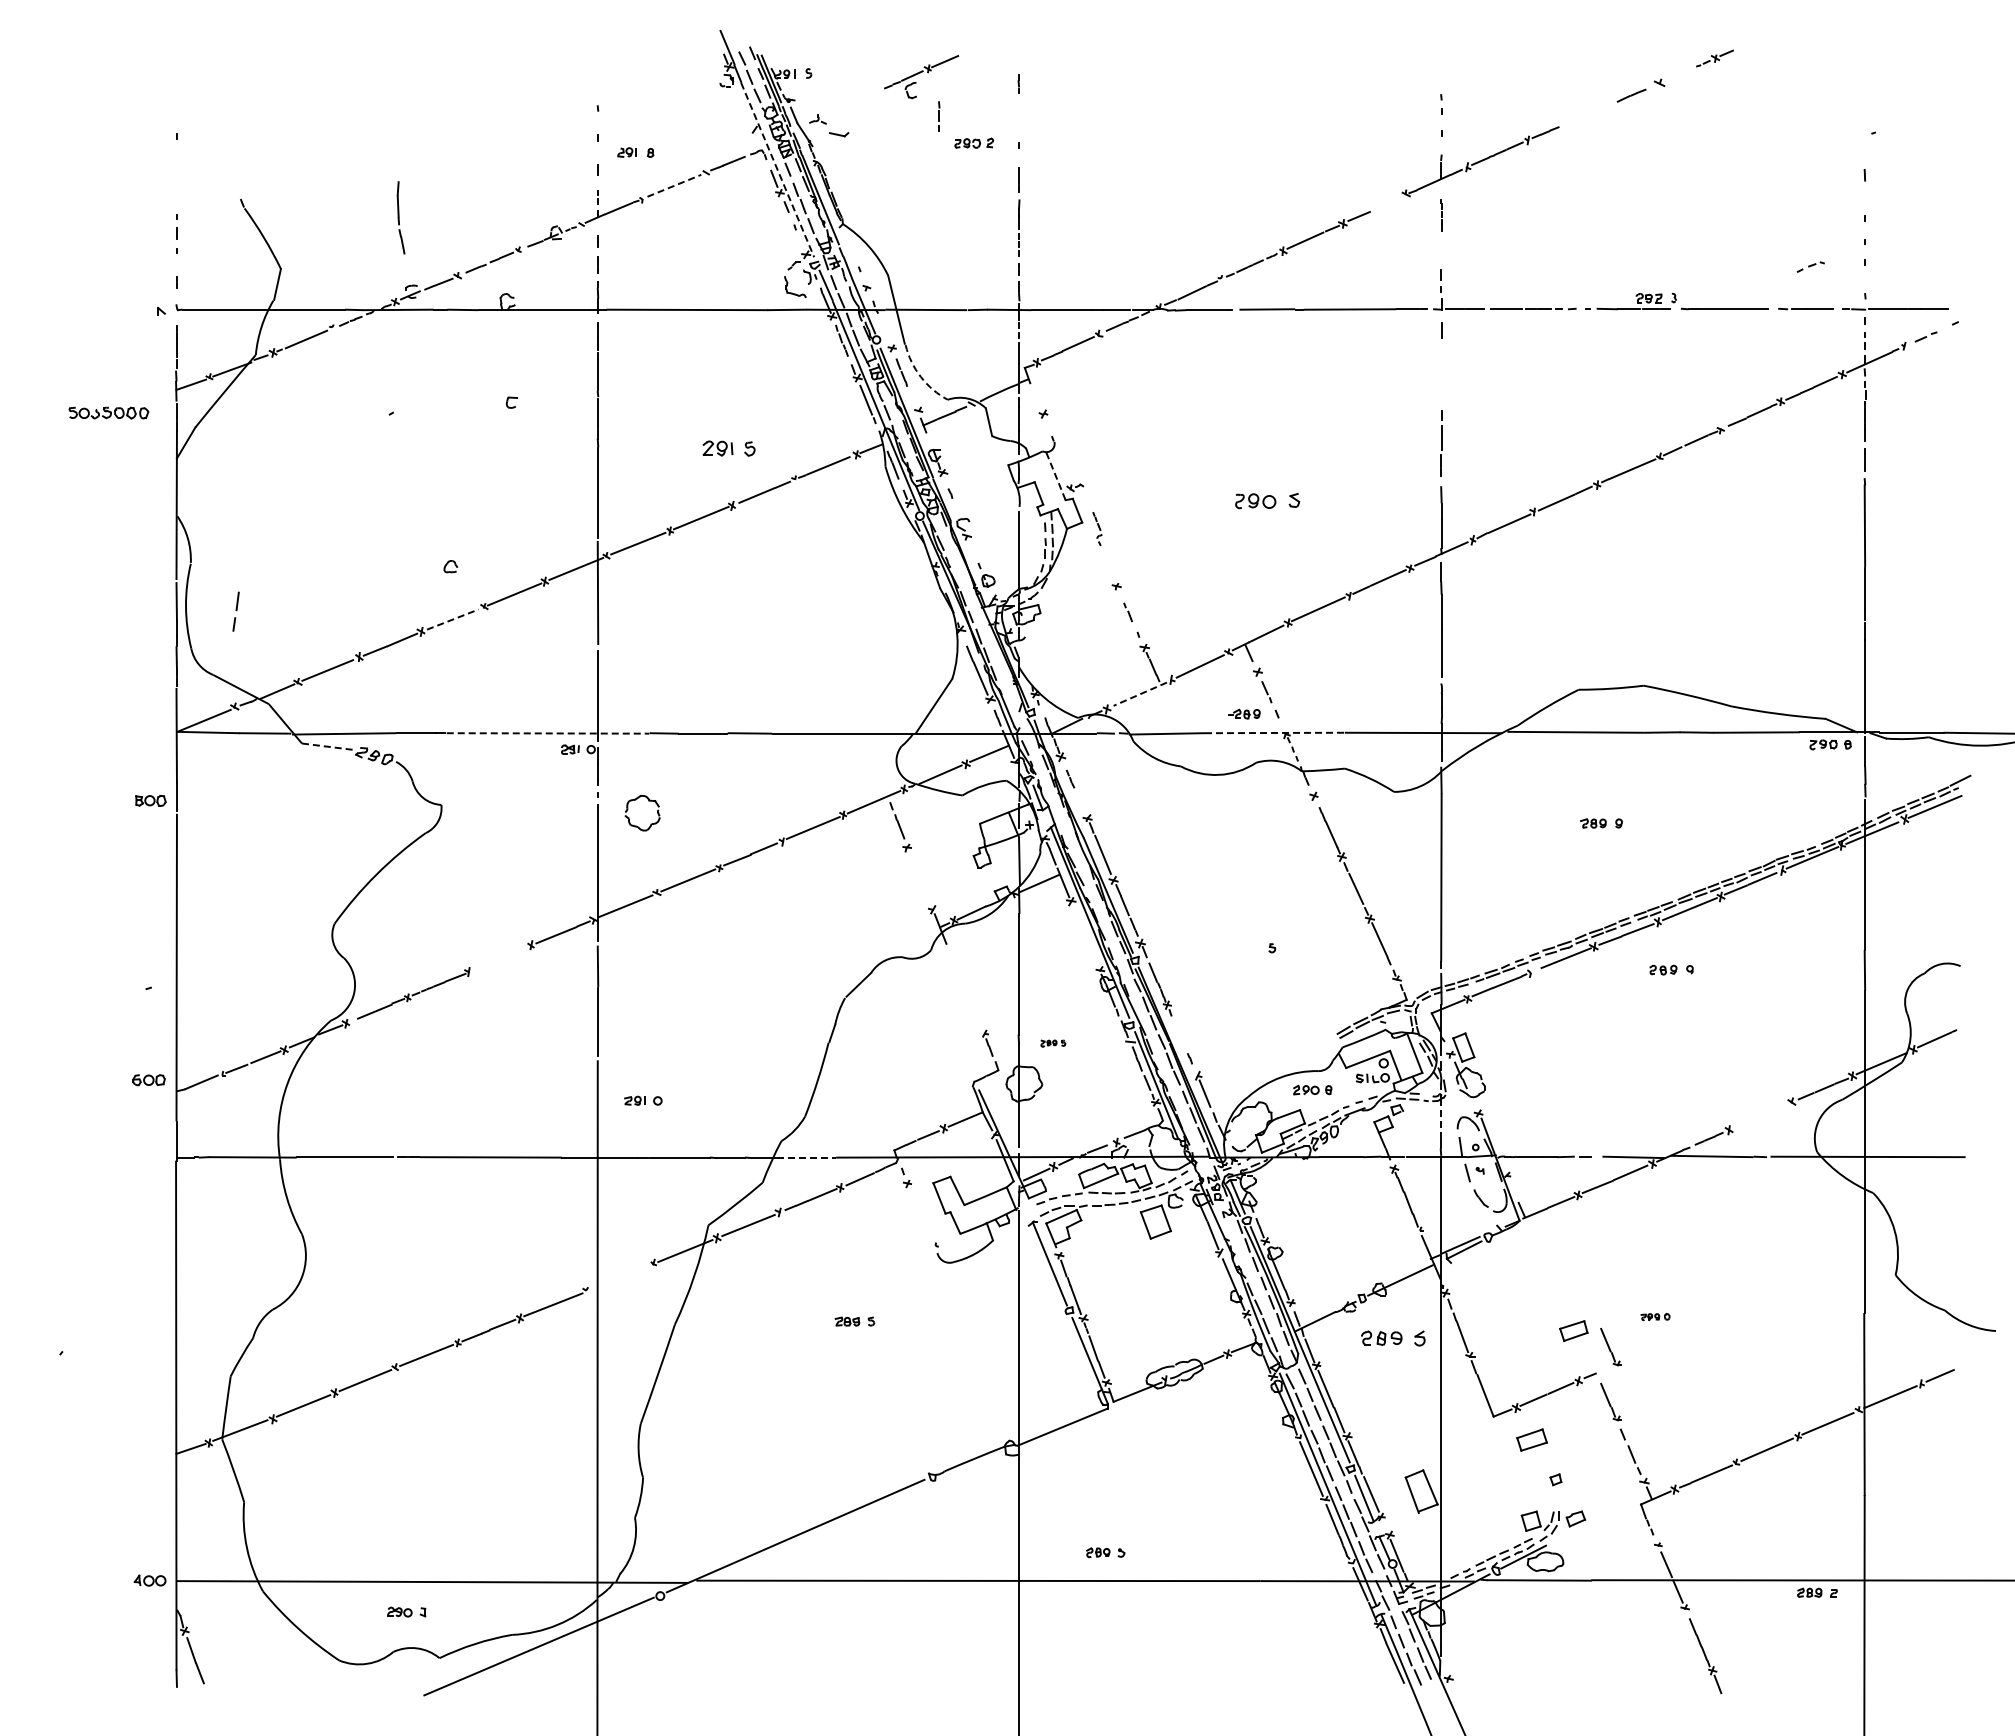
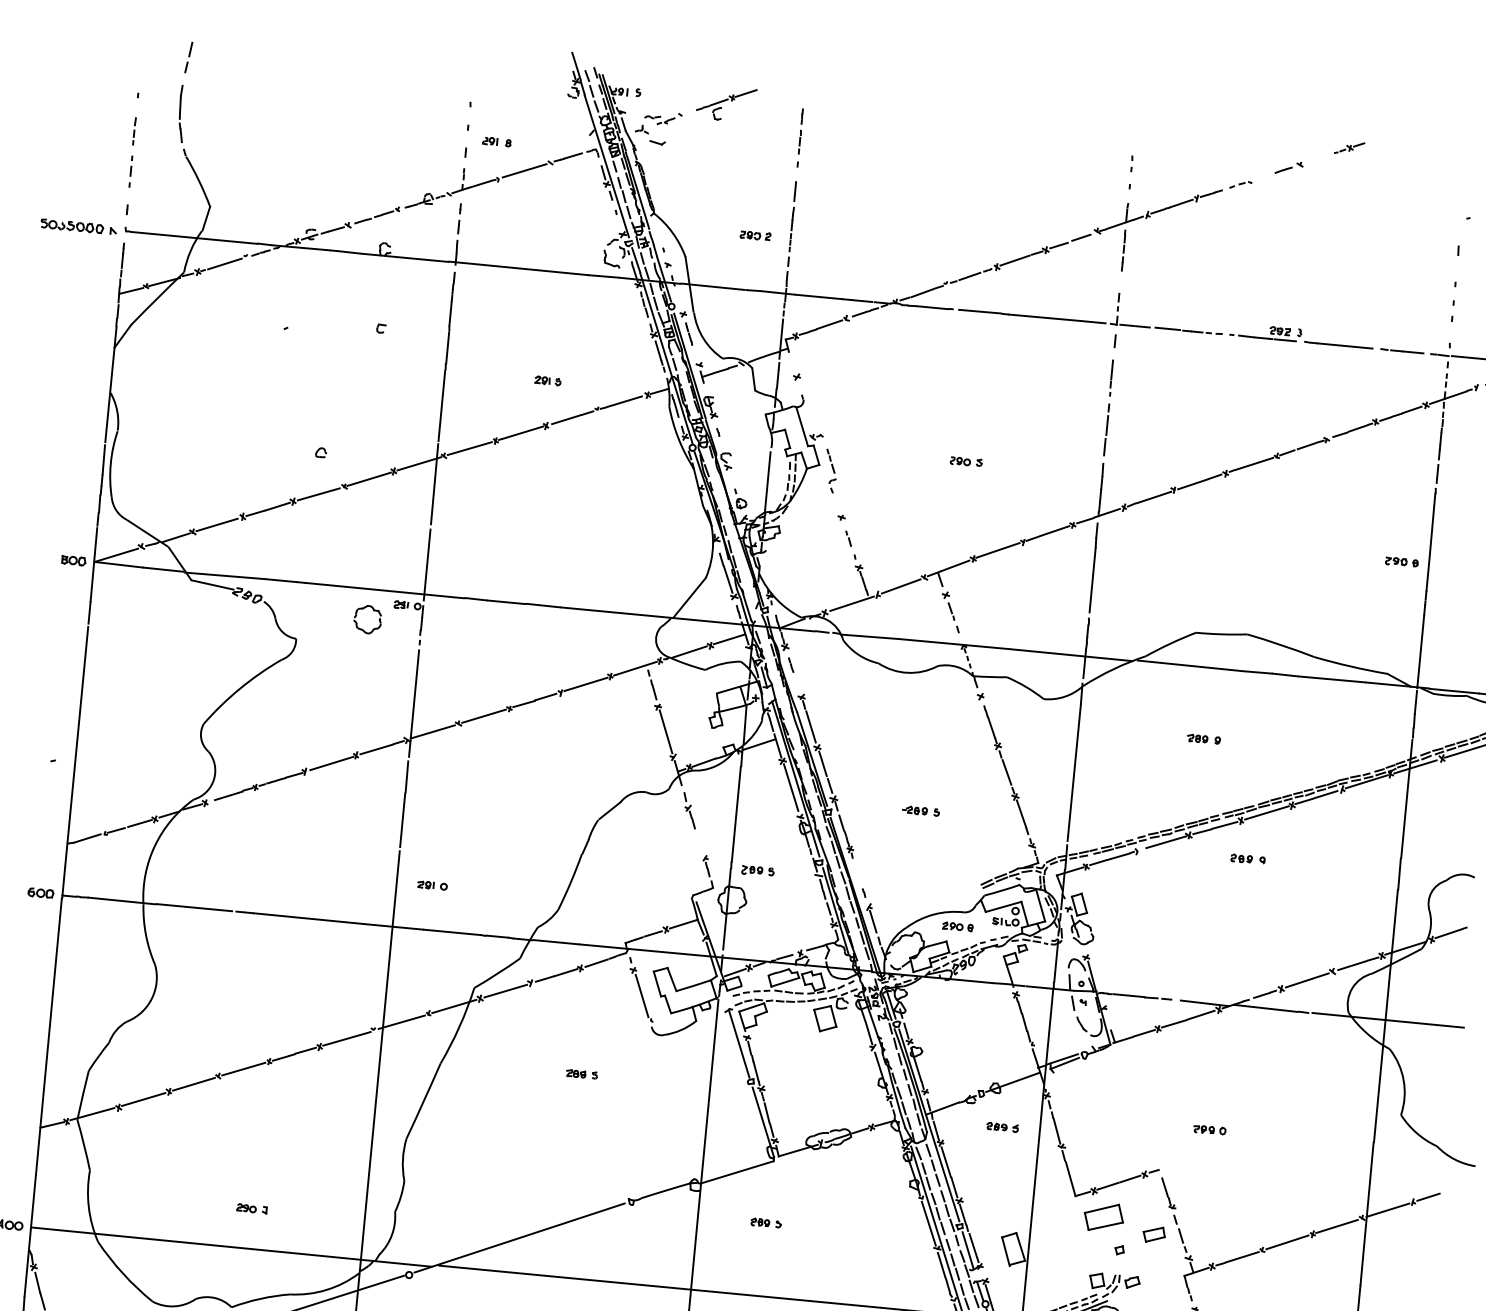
part: (1640, 90) -> (1288, 167), size x0.71
part: (843, 102) -> (663, 118), added
line: (939, 116) -> (800, 142), moved
part: (973, 142) -> (755, 235), moved
line: (777, 170) -> (606, 166), dashed -> solid
part: (176, 182) -> (134, 131), added
line: (674, 185) -> (524, 170), dashed -> solid
line: (1386, 203) -> (1081, 237), added
part: (1441, 215) -> (1123, 250), size x1.67
part: (400, 217) -> (181, 113), moved
part: (1810, 266) -> (1240, 184), moved
arc: (920, 376) -> (703, 338), dashed -> solid
line: (1441, 377) -> (1111, 377), added
part: (108, 412) -> (72, 225), moved
part: (729, 448) -> (548, 380), size x0.62
line: (1056, 476) -> (802, 426), dashed -> solid
part: (1267, 500) -> (966, 461), size x0.62
part: (1097, 528) -> (830, 470), size x1.67
line: (235, 610) -> (188, 56), moved
line: (452, 619) -> (318, 494), dashed -> solid
line: (1139, 694) -> (851, 603), dashed -> solid
part: (1244, 713) -> (915, 809), moved
line: (1274, 732) -> (954, 643), dashed -> solid
line: (548, 733) -> (385, 590), dashed -> solid
part: (1830, 744) -> (1401, 561), moved
line: (329, 746) -> (212, 584), dashed -> solid
part: (150, 800) -> (73, 560), moved
part: (648, 801) -> (373, 610), moved
line: (919, 877) -> (665, 731), added
line: (1085, 933) -> (791, 787), added
line: (500, 958) -> (331, 763), added
part: (959, 975) -> (689, 810), added
part: (1053, 1043) -> (758, 871), size x1.67
part: (148, 1080) -> (40, 893), moved
line: (1760, 1115) -> (1306, 979), added
line: (1441, 1118) -> (1056, 958), dashed -> solid
line: (807, 1157) -> (556, 942), dashed -> solid
line: (921, 1215) -> (642, 996), added
line: (620, 1277) -> (401, 1022), added
part: (1655, 1316) -> (1209, 1129), size x1.43
part: (1573, 1330) -> (1154, 1234), moved
part: (1392, 1338) -> (1002, 1127), size x0.62
part: (1610, 1346) -> (1172, 1149), removed
part: (1531, 1439) -> (1103, 1216), size x1.67
part: (1105, 1552) -> (766, 1222), moved
part: (406, 1611) -> (251, 1208), moved

